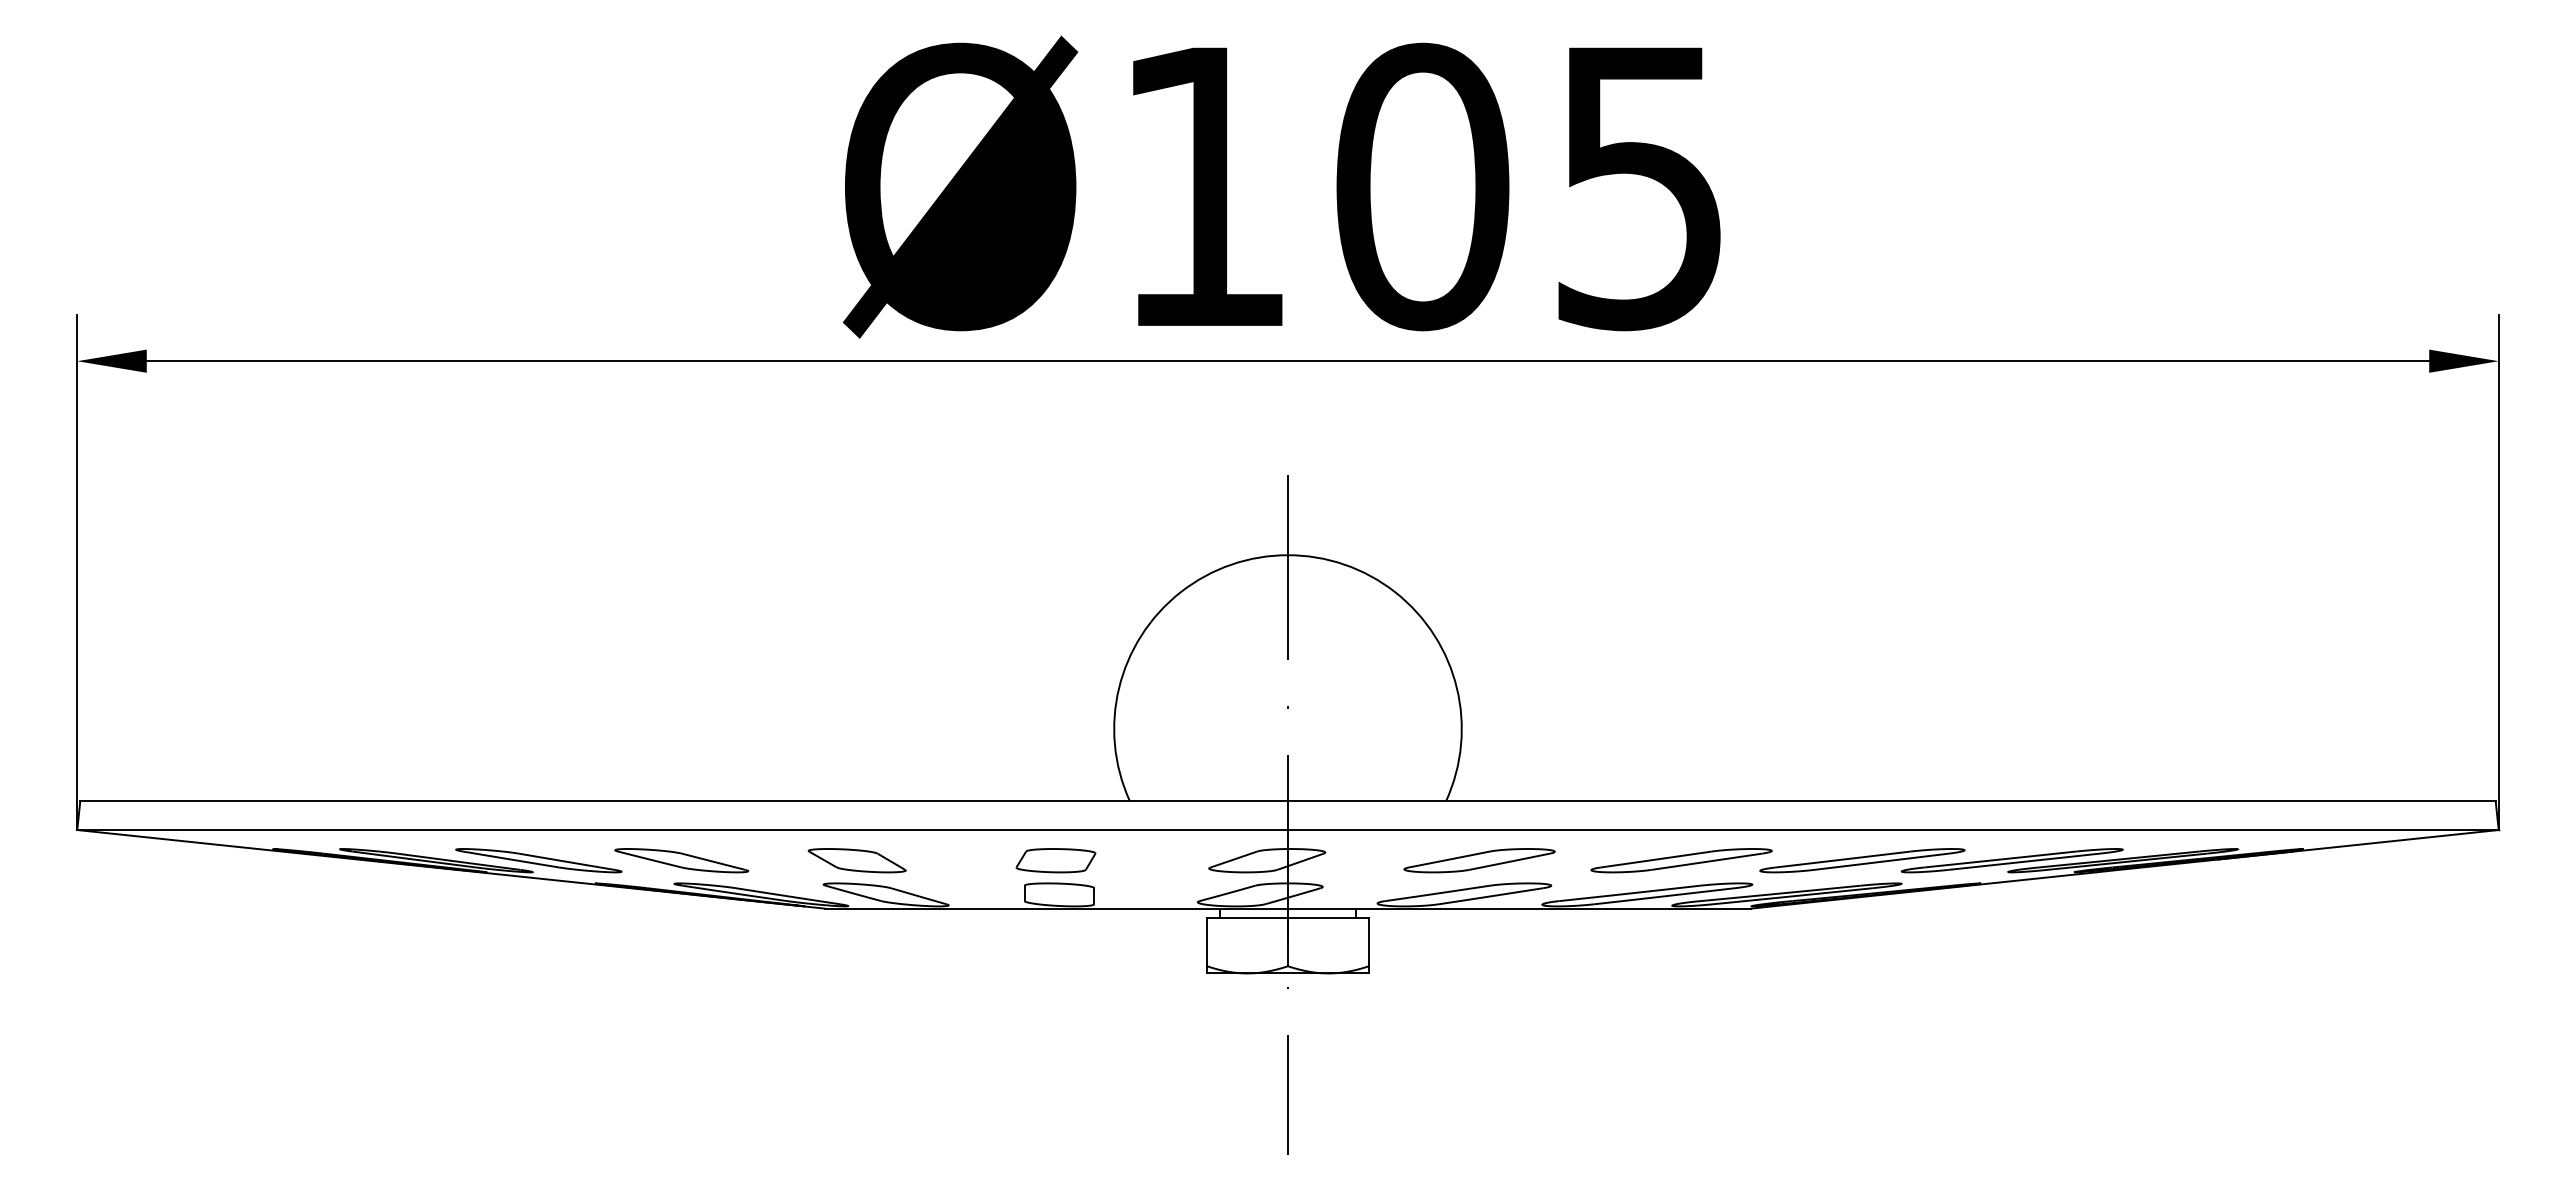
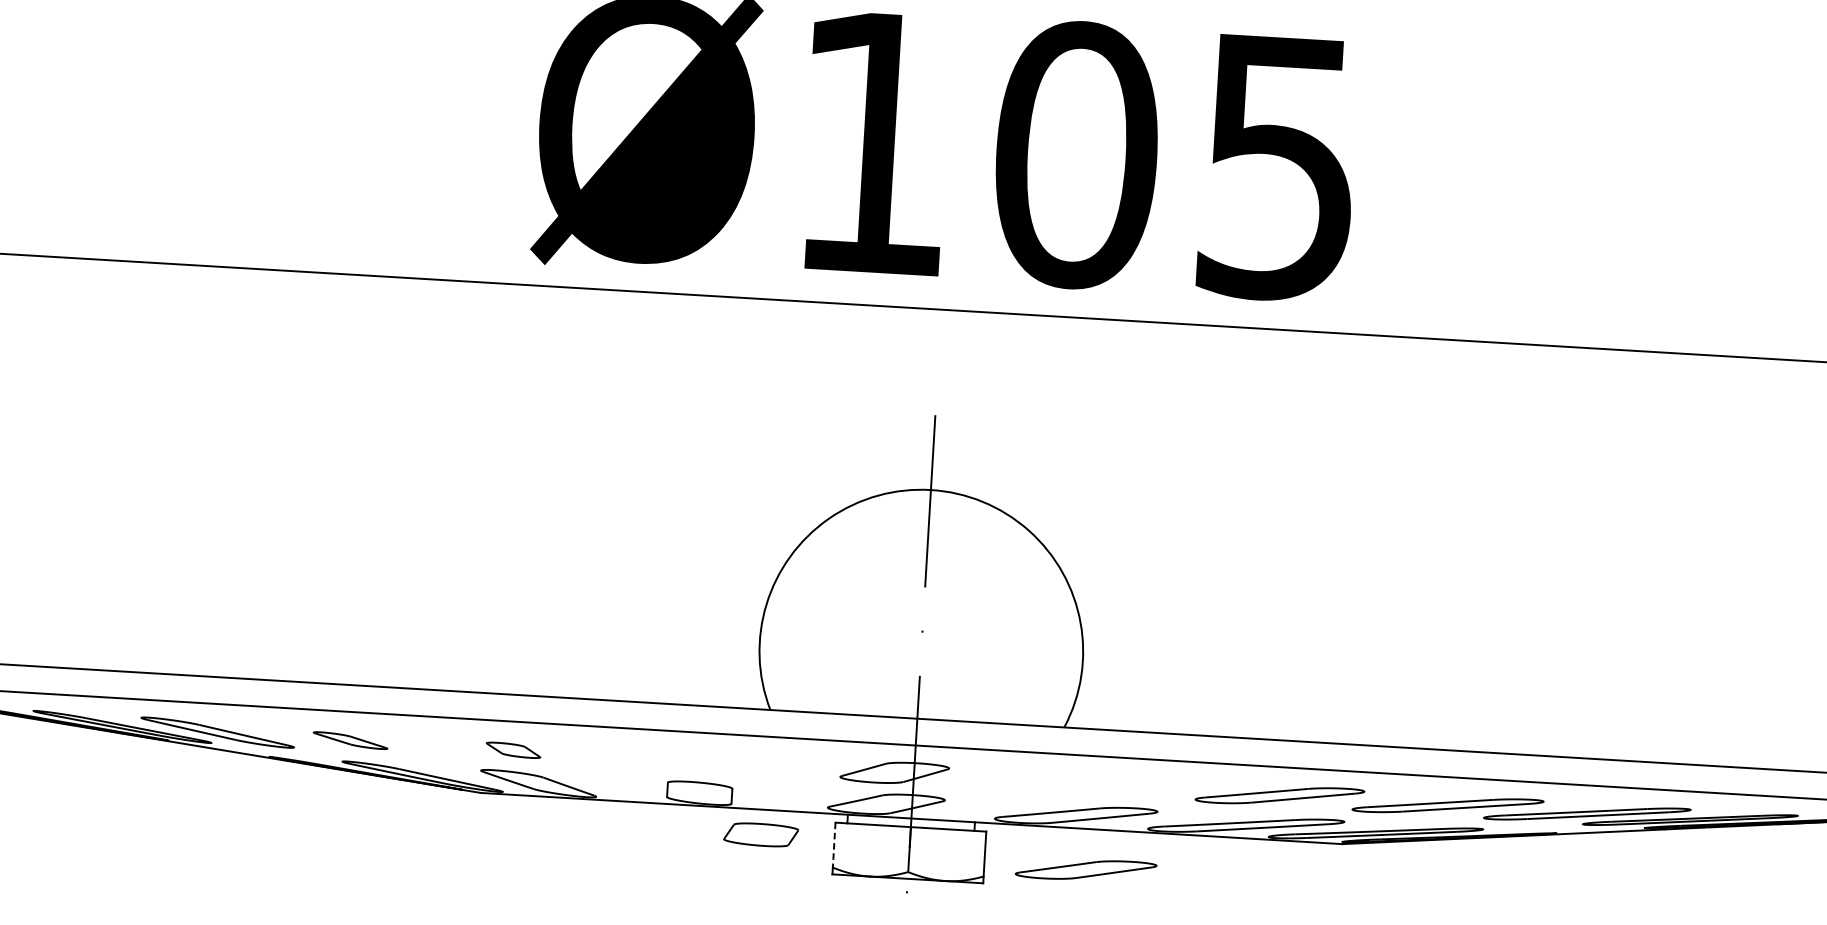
part: (681, 860) -> (350, 740), size x0.6
part: (856, 860) -> (512, 749), size x0.6
part: (1055, 860) -> (760, 834), moved
part: (1479, 860) -> (1086, 869), moved
line: (1206, 942) -> (833, 845), solid -> dashed

